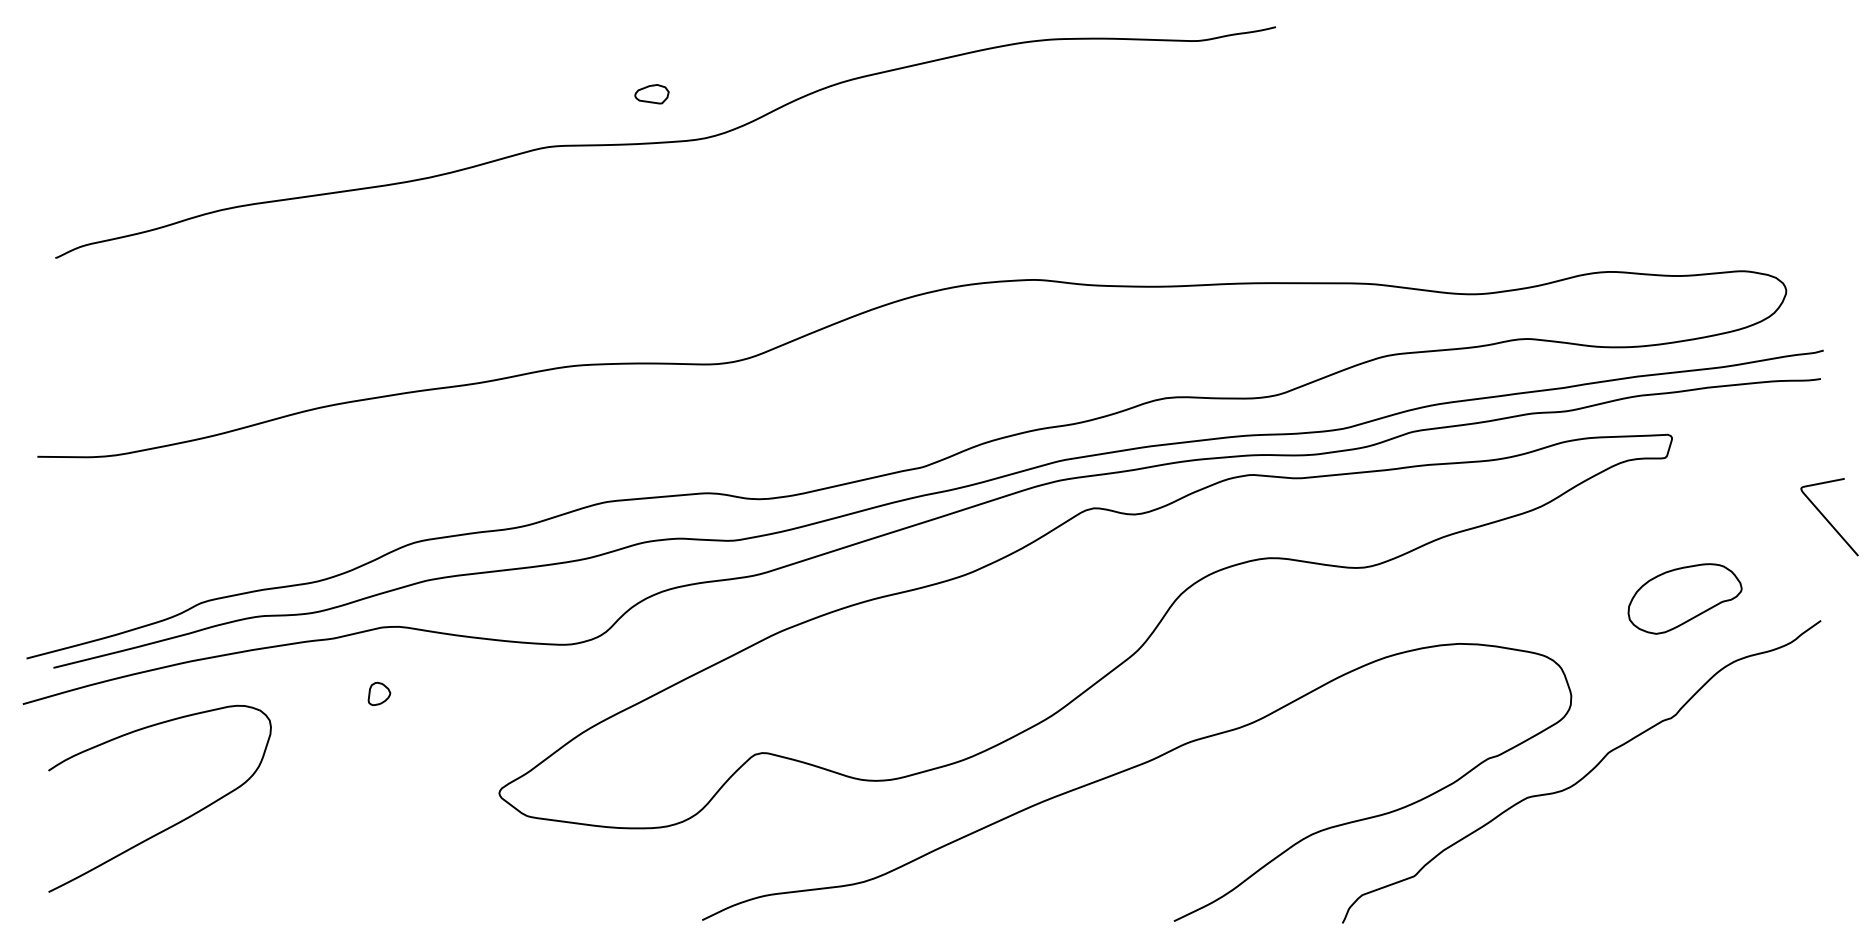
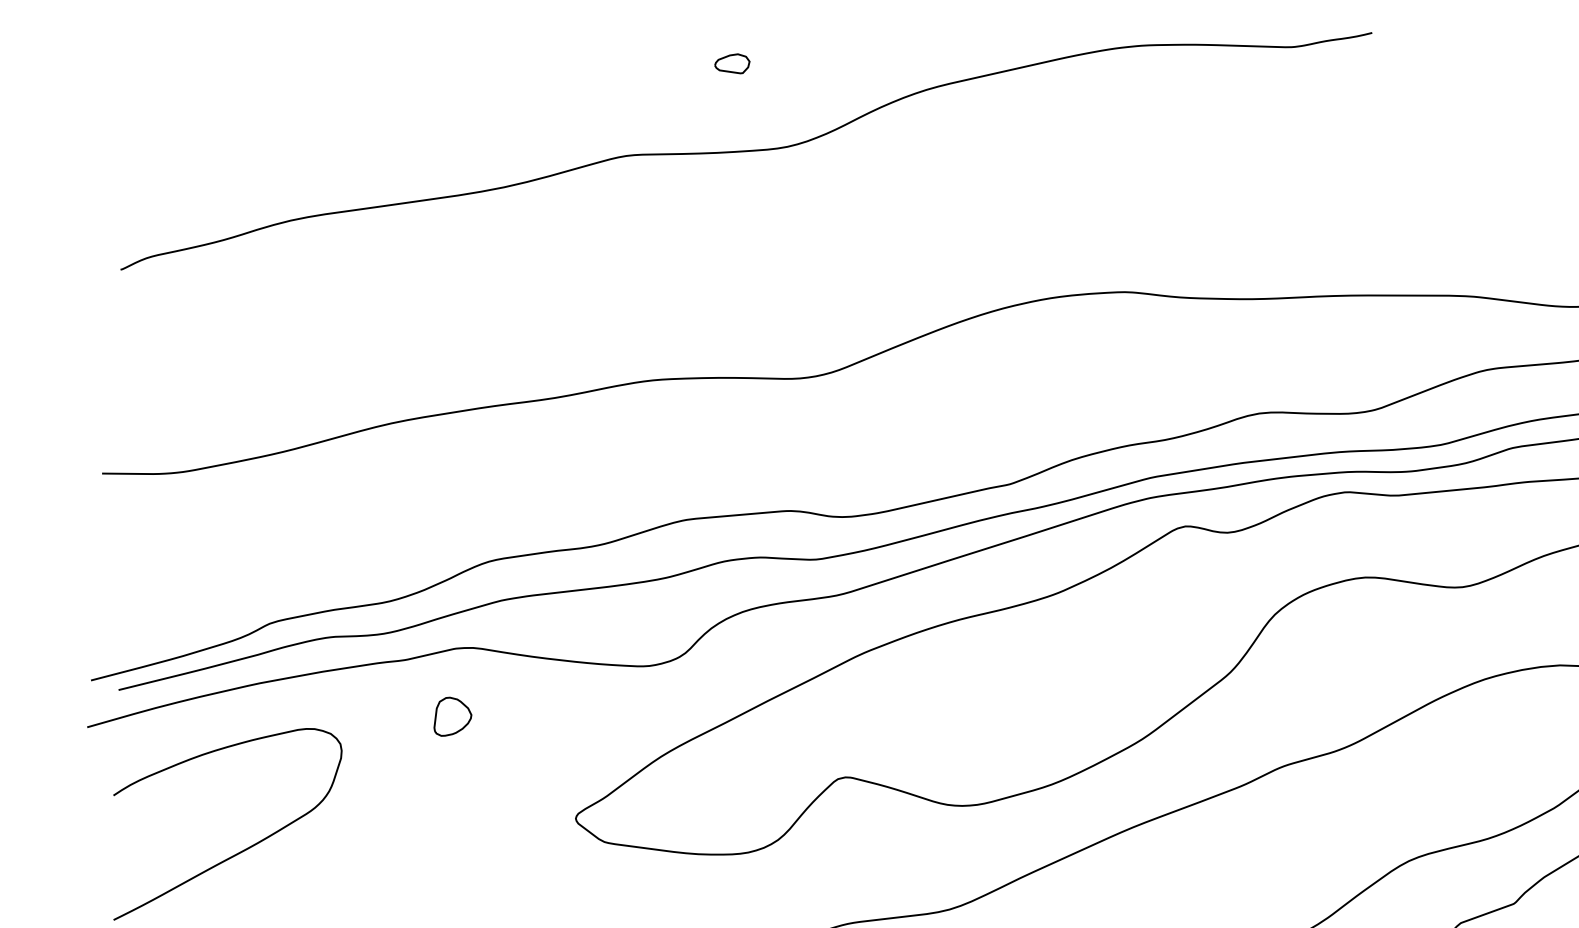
part: (651, 94) -> (731, 64), moved
part: (379, 693) -> (452, 716), size x1.67

